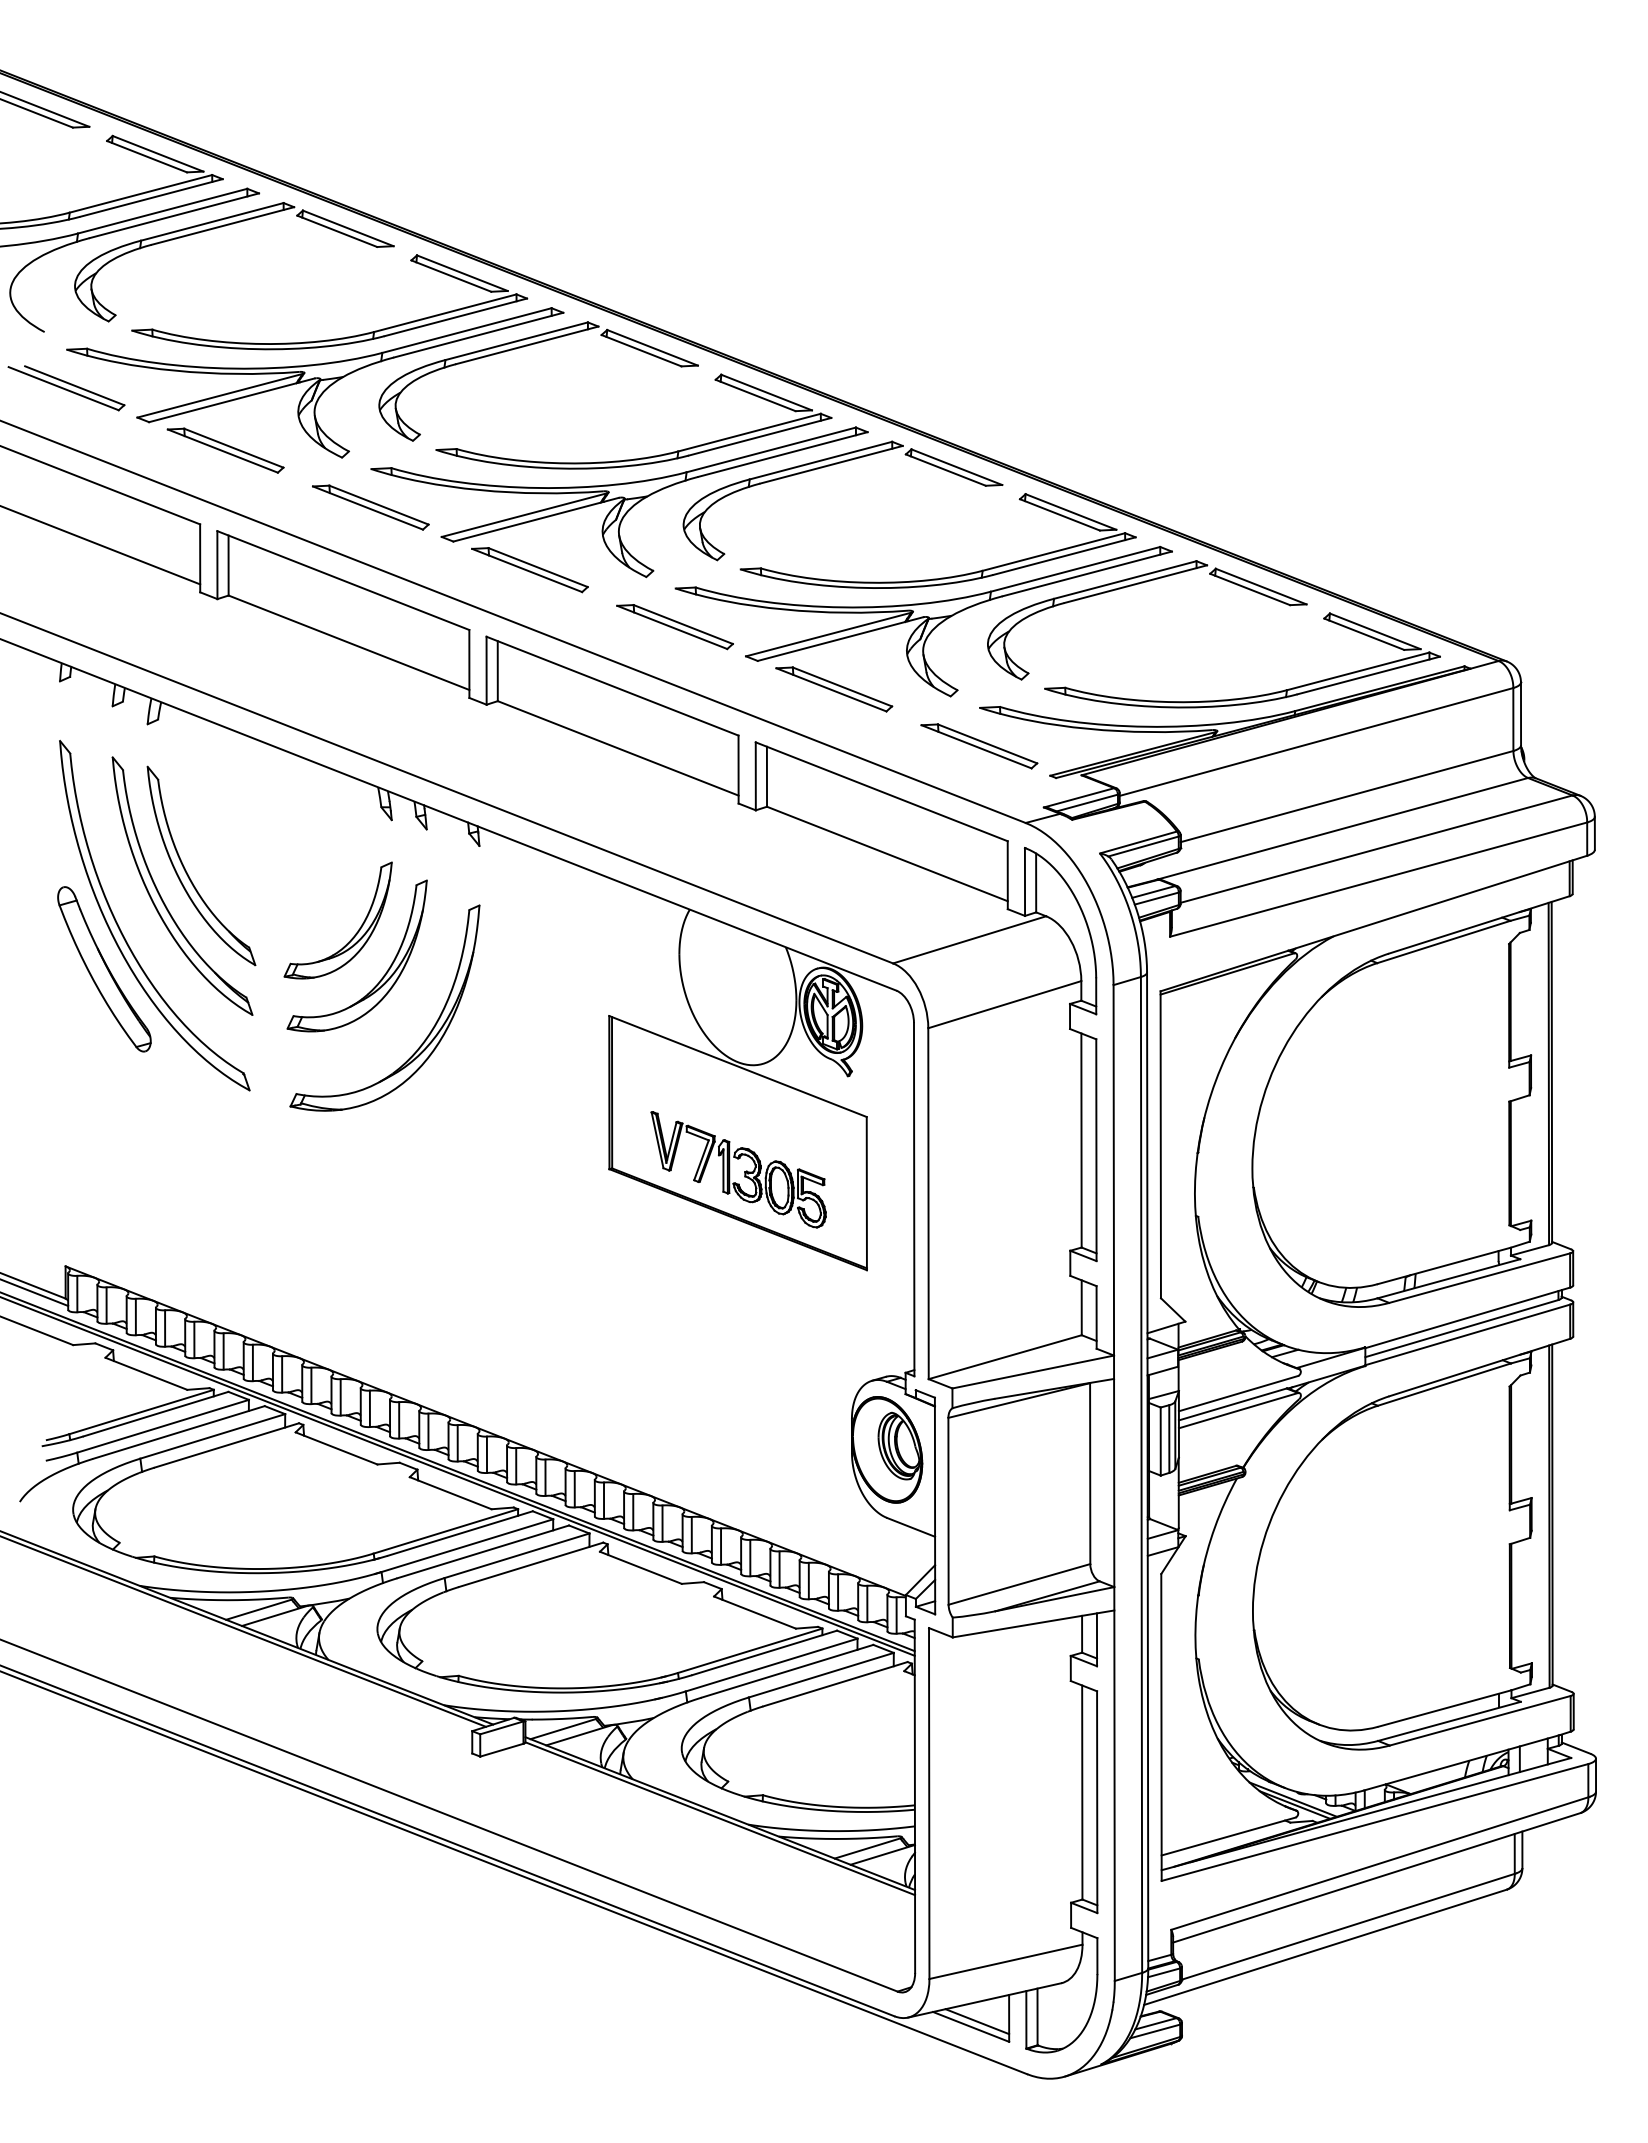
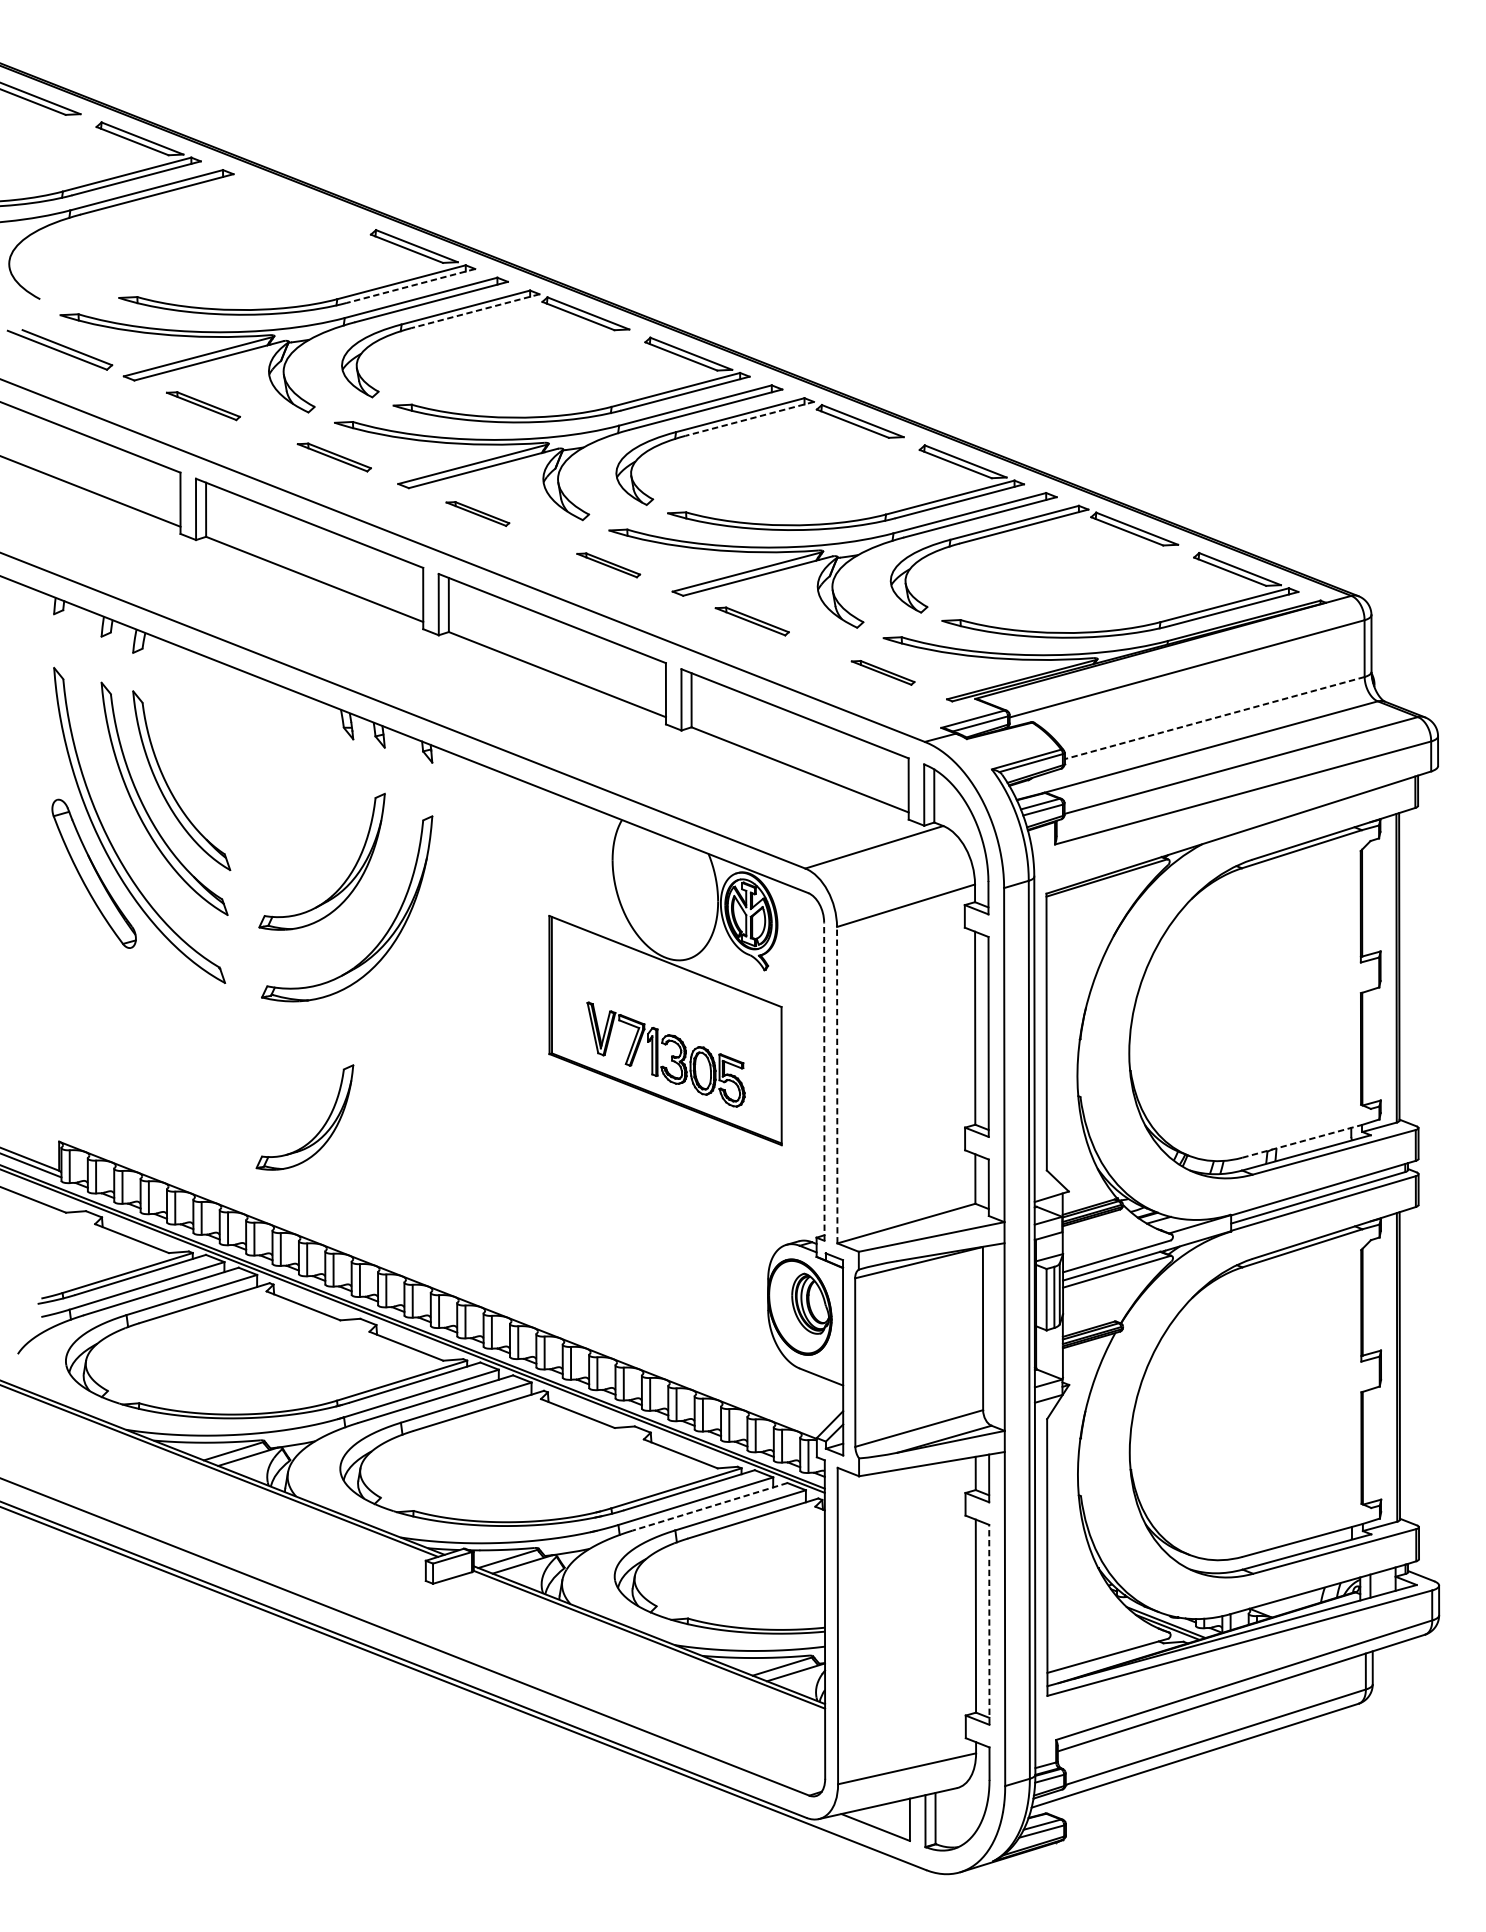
part: (225, 226) -> (203, 204), removed
line: (455, 317) -> (410, 286), solid -> dashed
line: (527, 345) -> (475, 311), solid -> dashed
part: (225, 450) -> (203, 406), size x0.7
line: (831, 464) -> (749, 418), solid -> dashed
part: (370, 507) -> (334, 457), size x0.7
part: (529, 570) -> (477, 514), size x0.6
part: (674, 627) -> (608, 565), size x0.6
part: (834, 689) -> (752, 621), size x0.7
part: (979, 746) -> (883, 672), size x0.6
line: (1346, 796) -> (1214, 718), solid -> dashed
part: (355, 933) -> (320, 1129), moved
line: (914, 1199) -> (824, 1081), solid -> dashed
line: (928, 1203) -> (837, 1085), solid -> dashed
line: (1444, 1265) -> (1302, 1140), solid -> dashed
line: (787, 1671) -> (710, 1507), solid -> dashed
line: (1097, 1802) -> (989, 1625), solid -> dashed
line: (977, 2021) -> (881, 1822), removed

